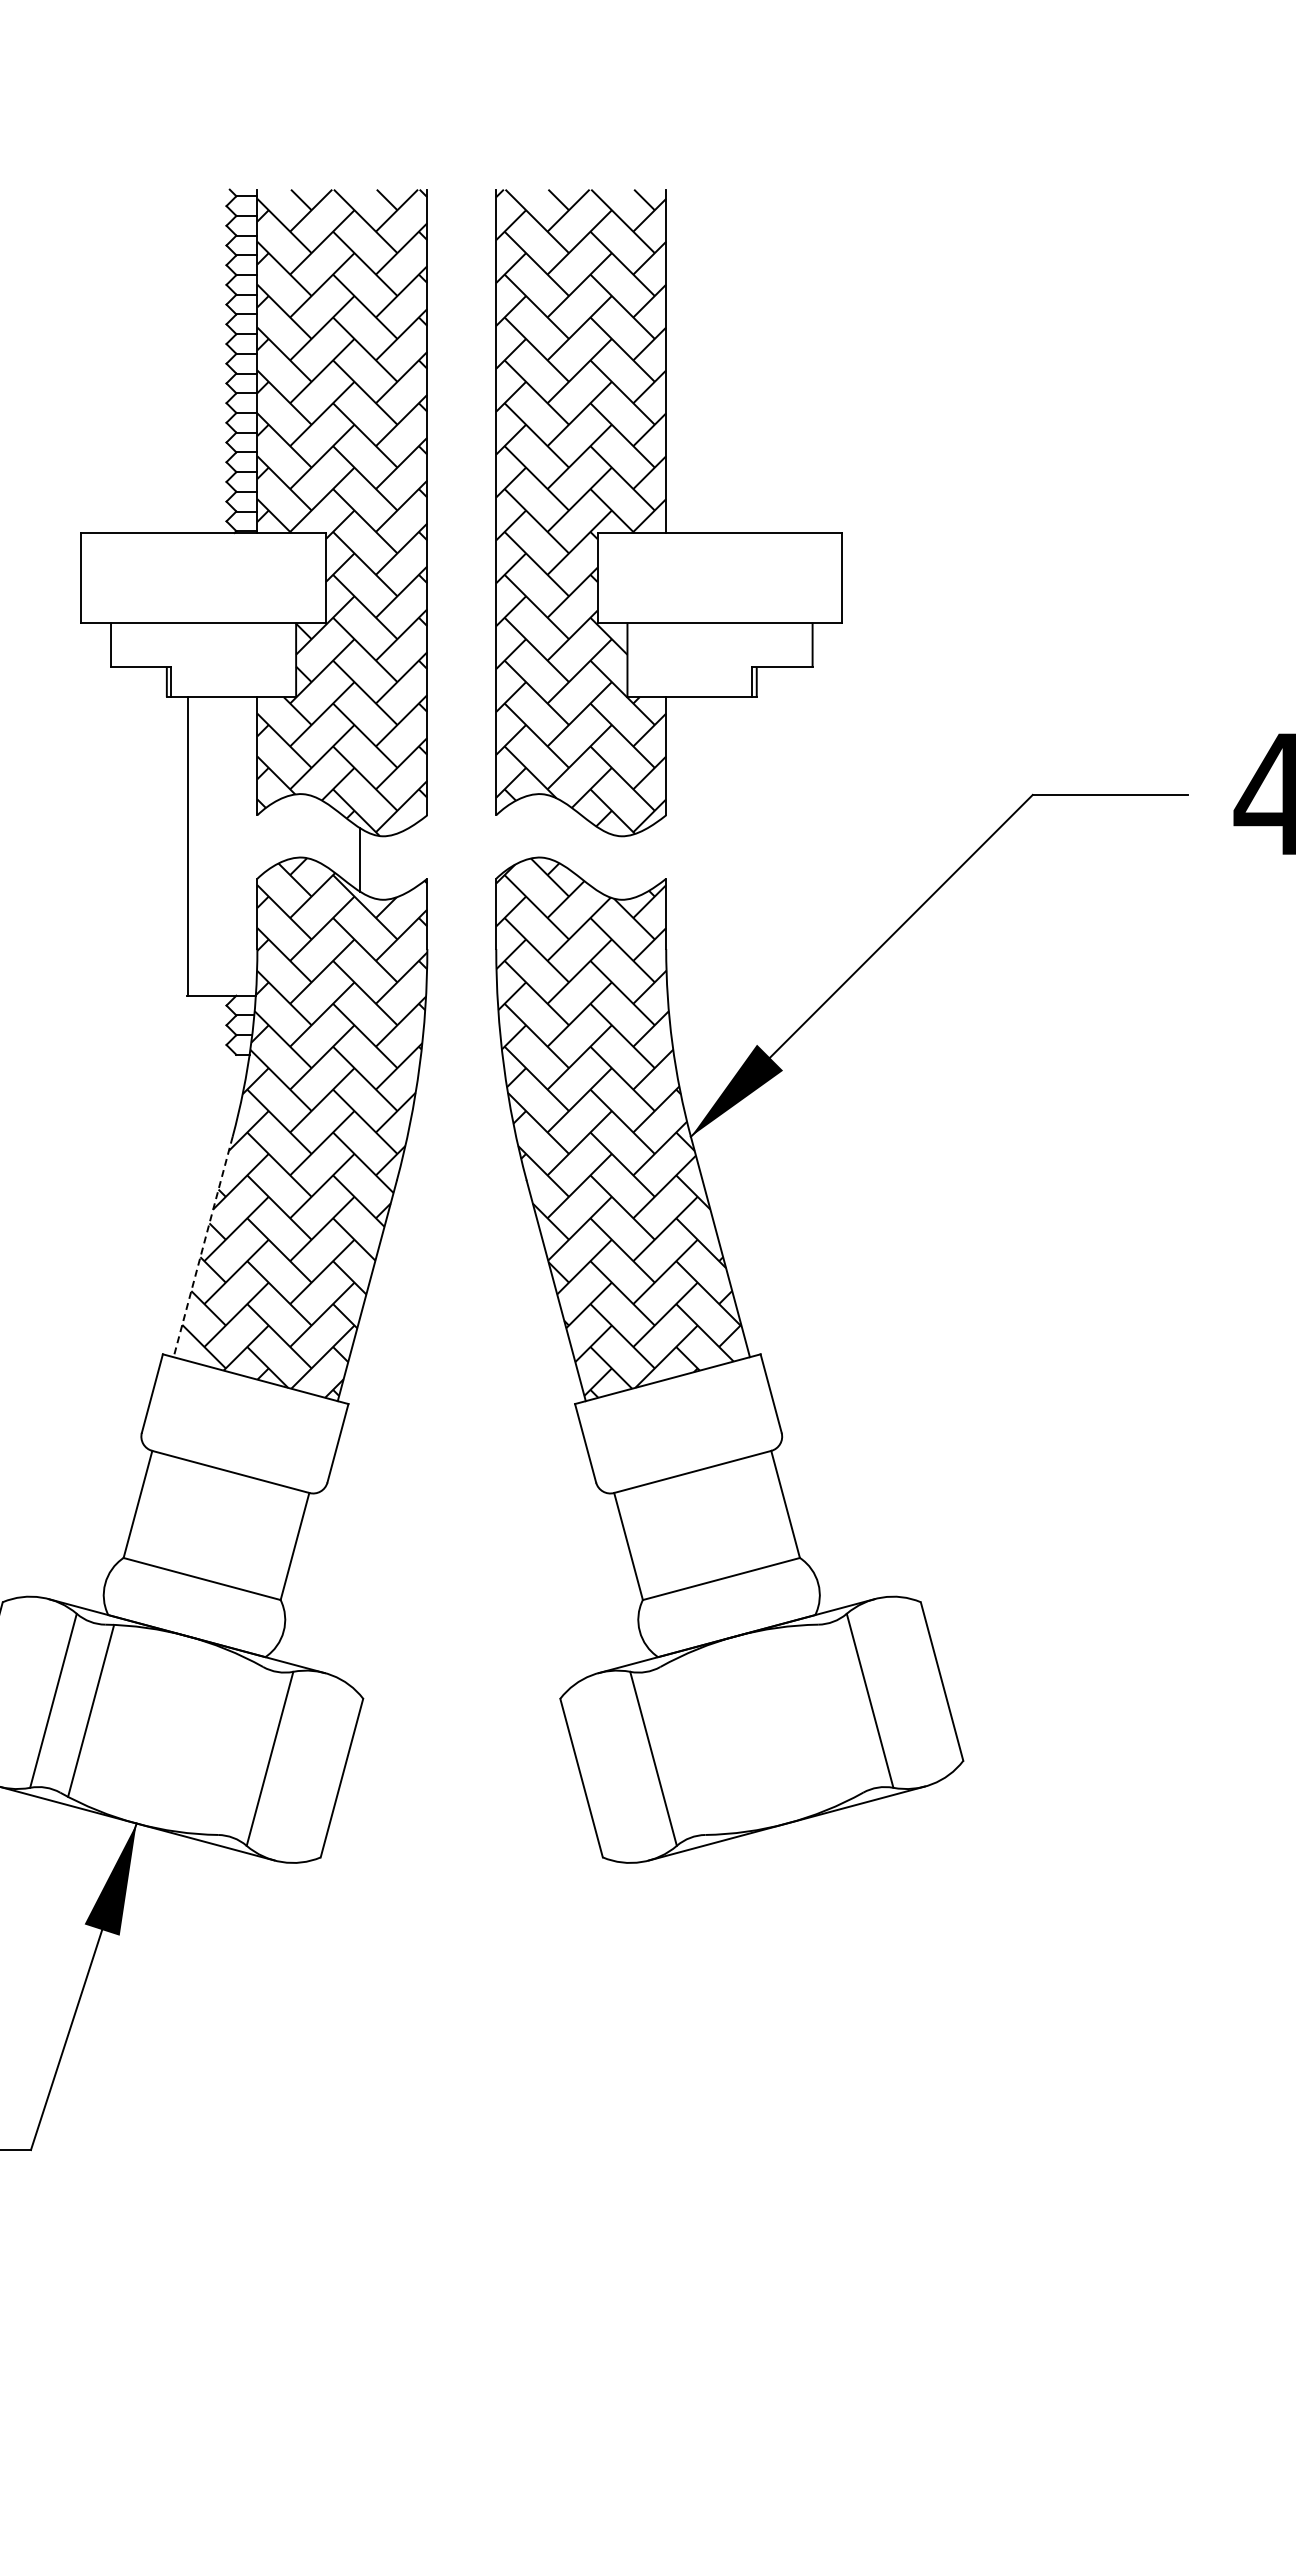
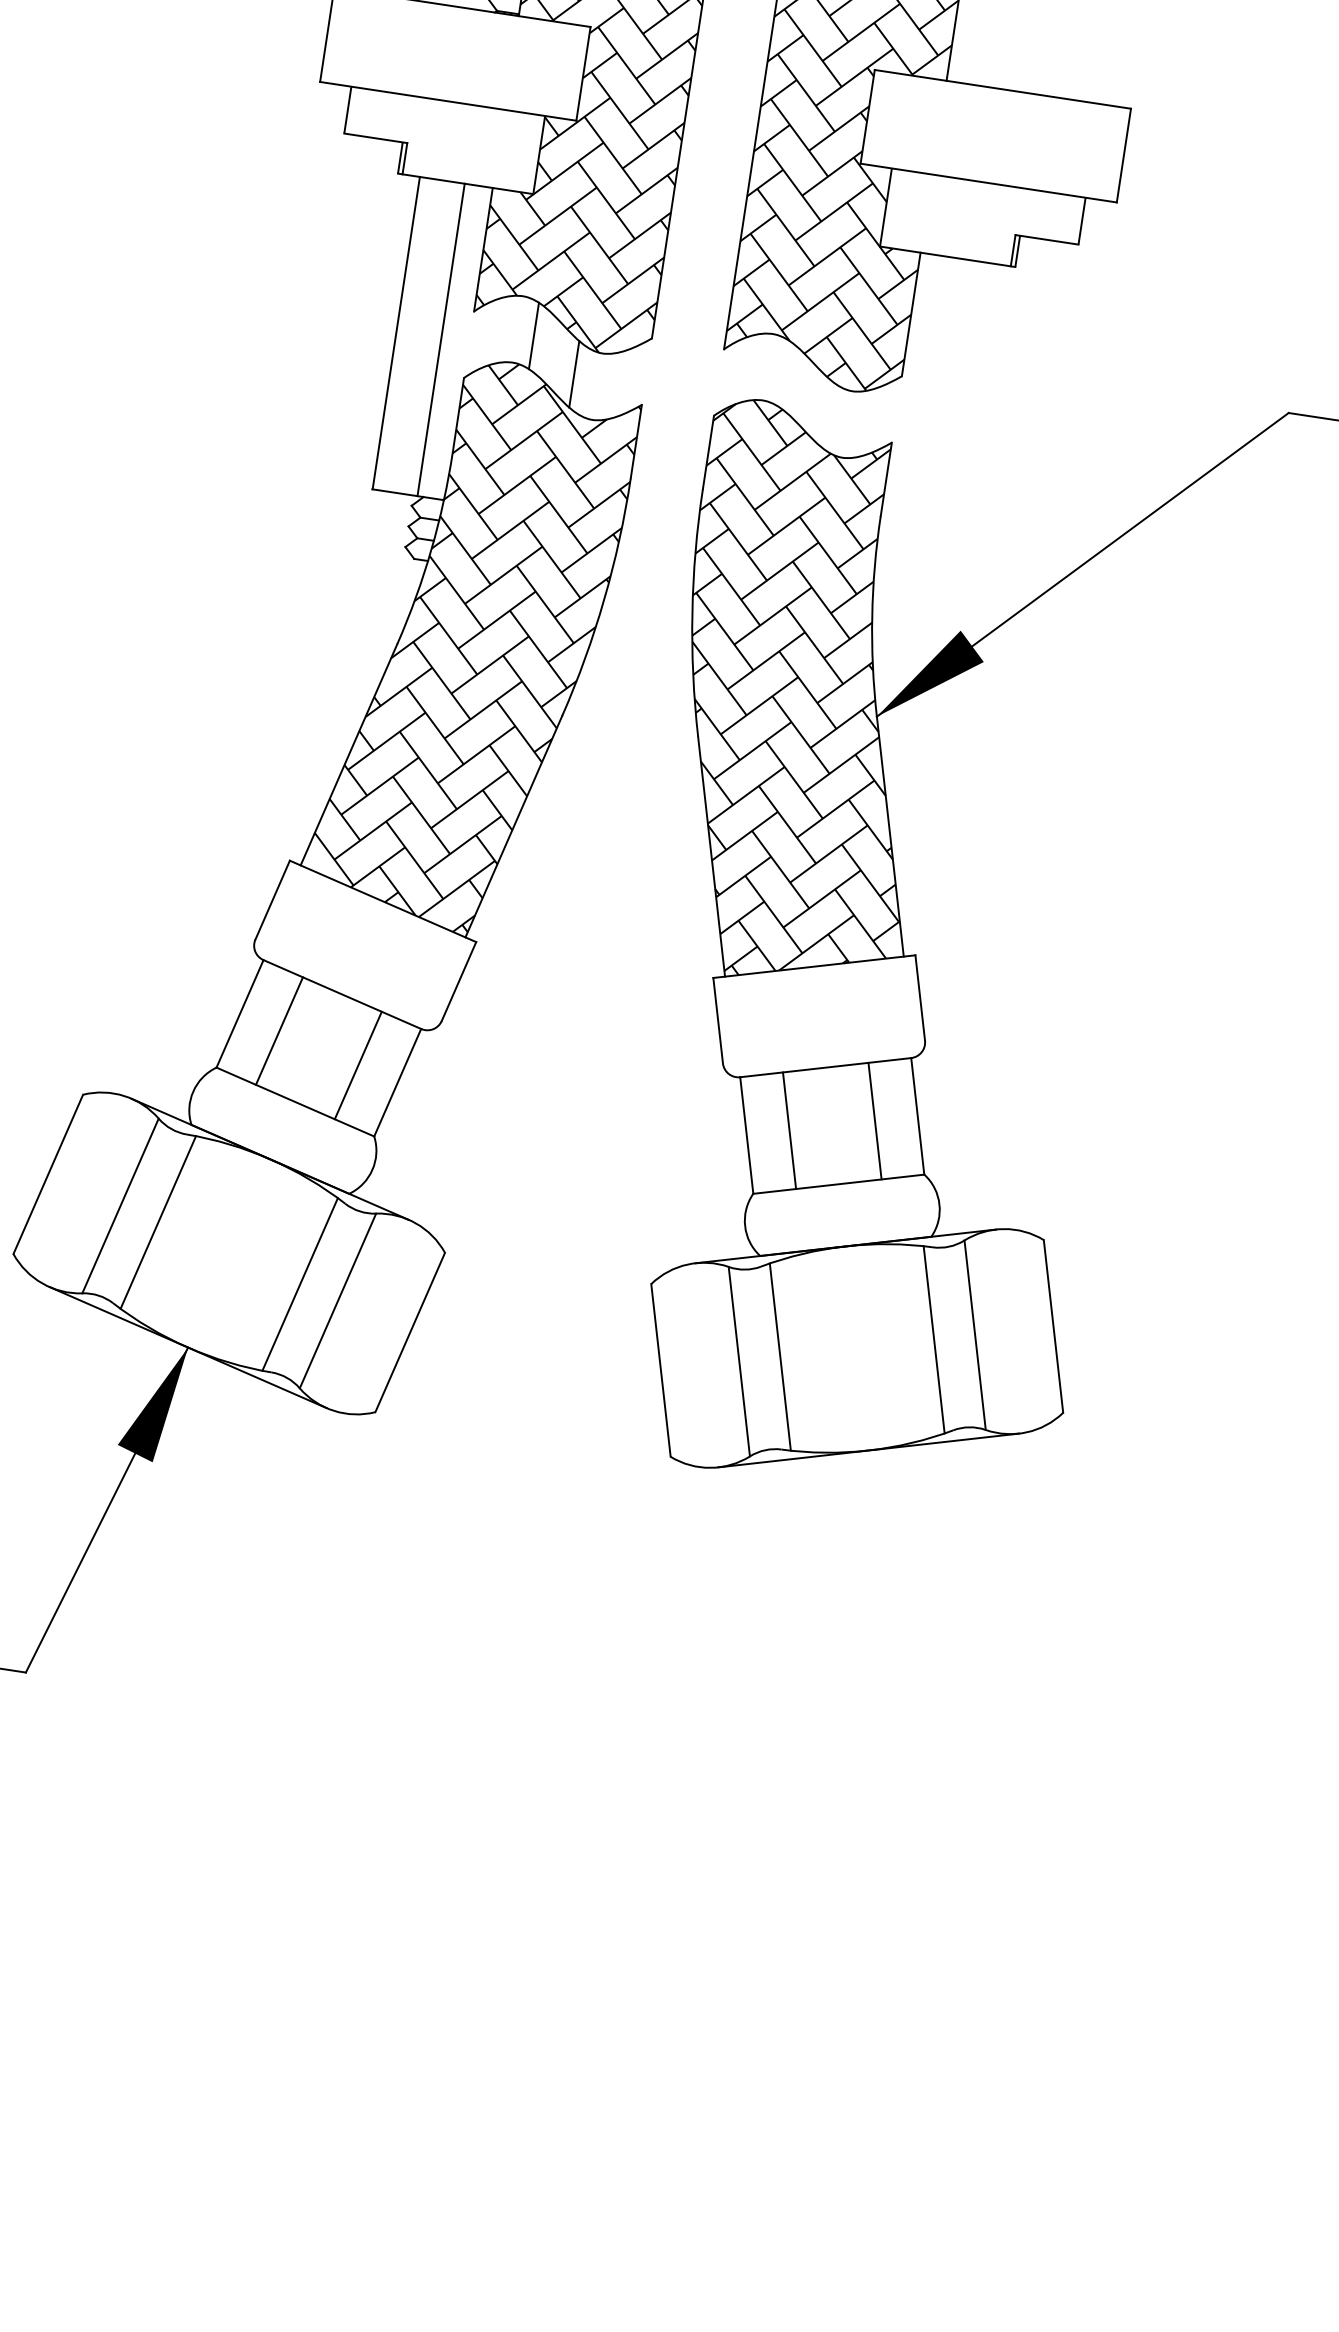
line: (316, 829) -> (533, 335), added
line: (230, 846) -> (441, 339), added
line: (203, 1247) -> (349, 755), dashed -> solid
line: (176, 1514) -> (278, 1030), added
line: (745, 1514) -> (874, 1120), added
line: (255, 1535) -> (358, 1064), added
line: (667, 1535) -> (789, 1130), added
line: (832, 1710) -> (934, 1339), added
line: (232, 1748) -> (300, 1284), added
line: (691, 1748) -> (780, 1356), added

